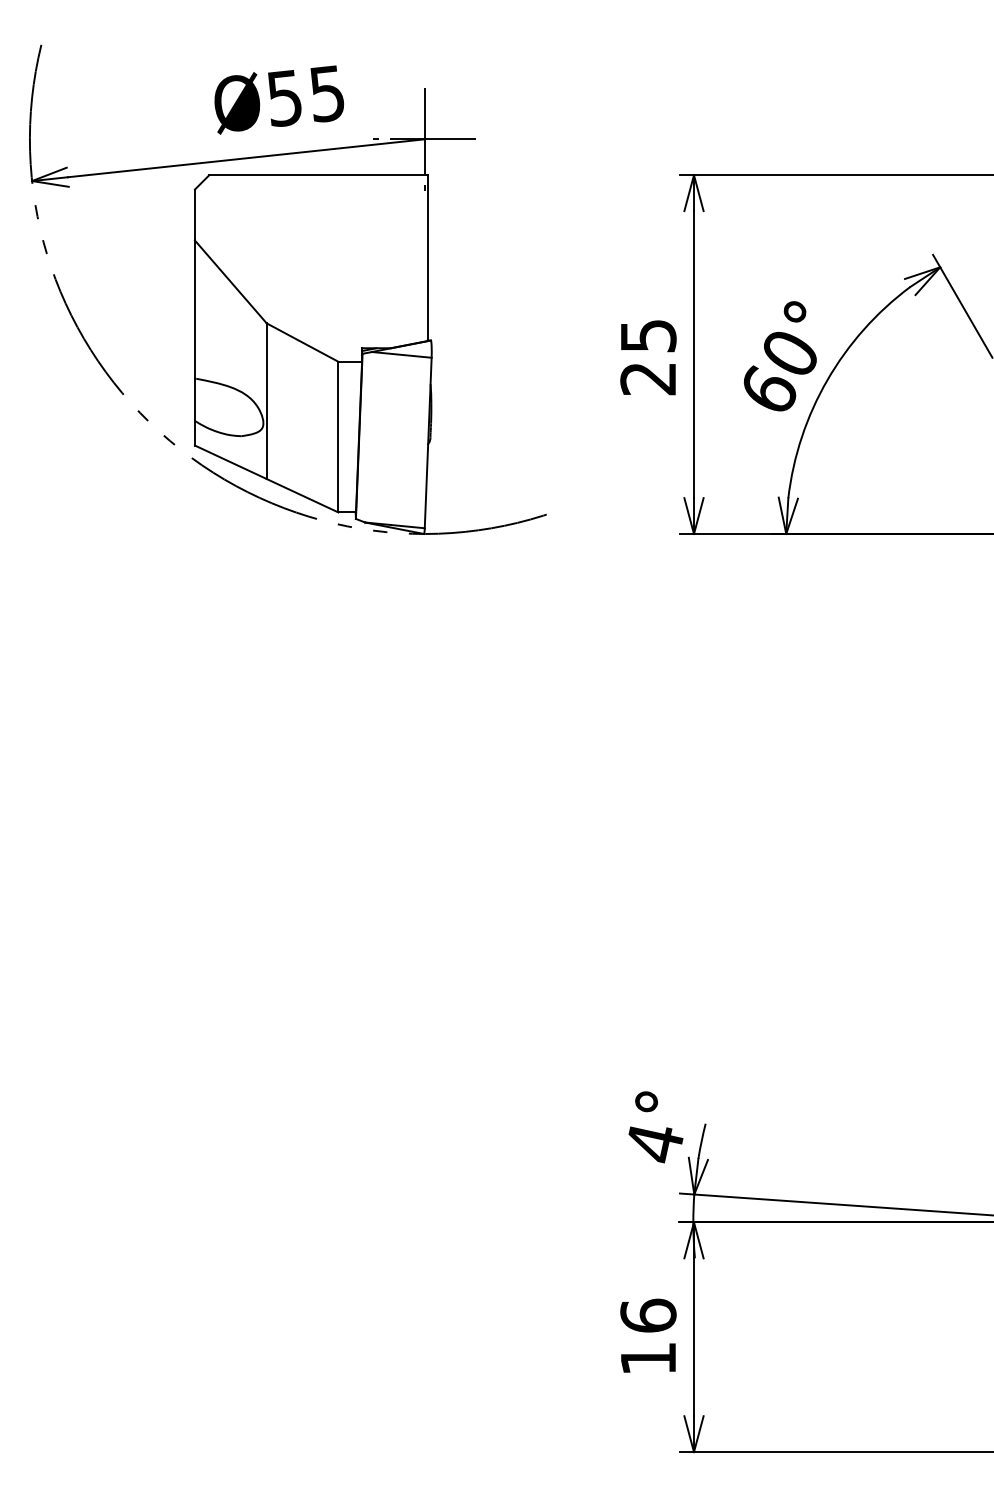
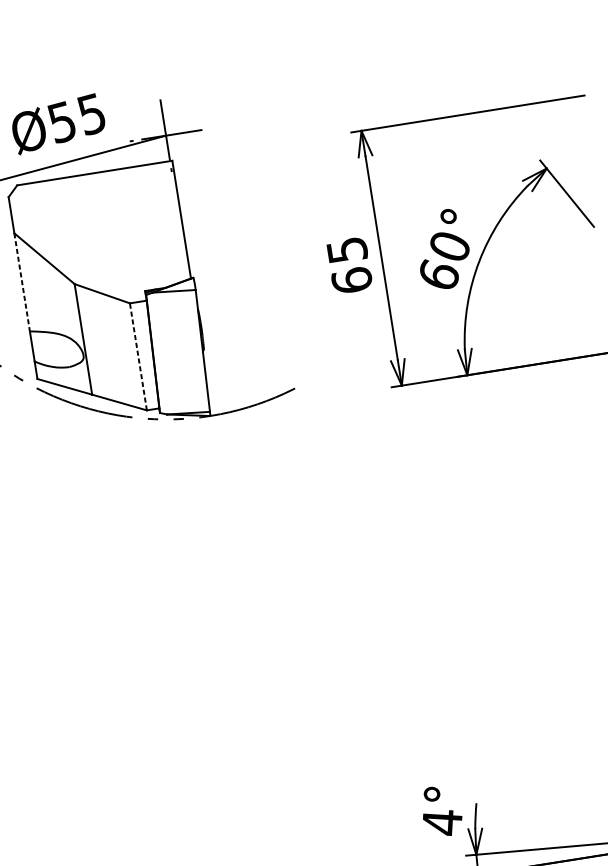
line: (194, 310) -> (21, 283), solid -> dashed
text: (648, 378) -> (352, 280), 25 -> 65
line: (338, 436) -> (138, 356), solid -> dashed

